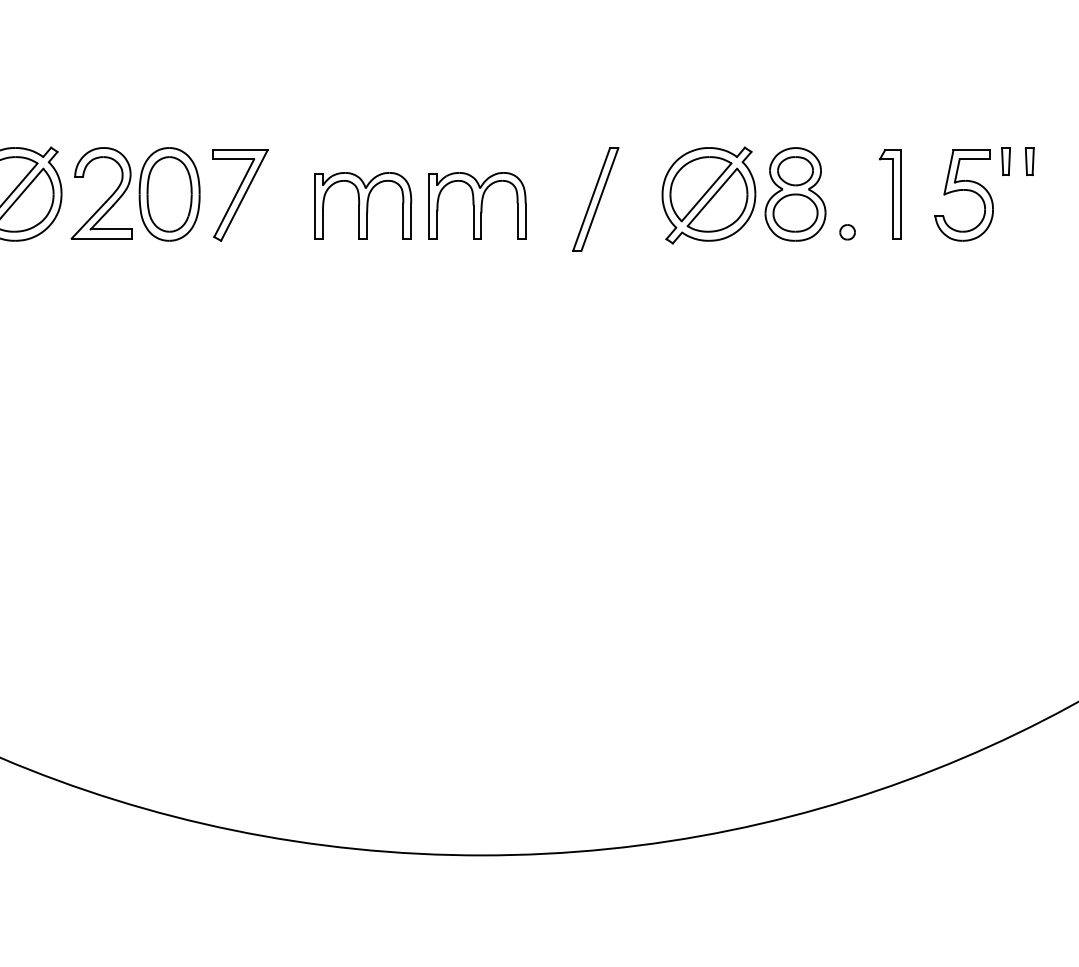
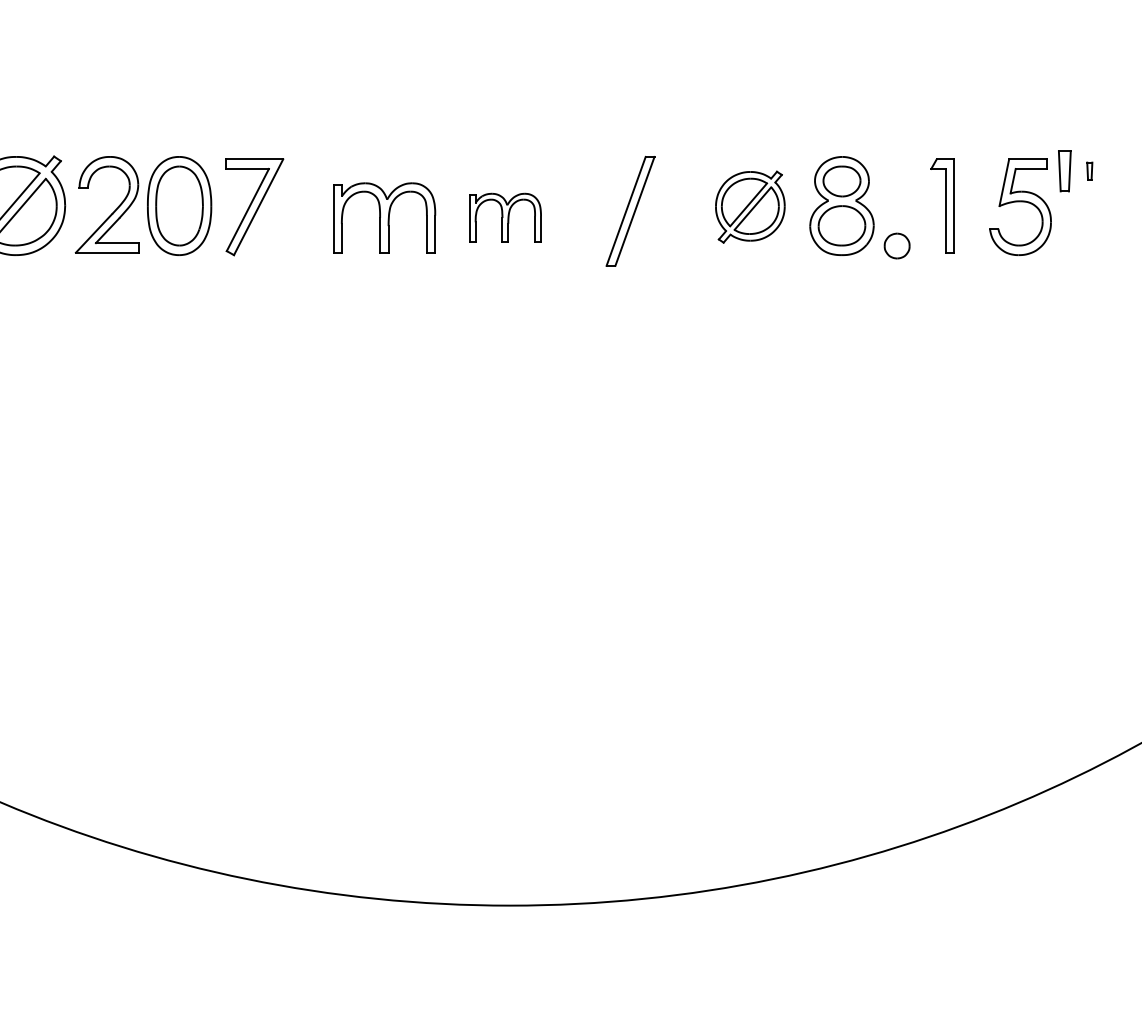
part: (1005, 161) -> (1064, 171), size x1.4
part: (1029, 161) -> (1089, 171), size x0.6
part: (708, 195) -> (749, 207), size x0.7
part: (477, 205) -> (505, 217), size x0.7
part: (847, 232) -> (896, 246), size x1.6

